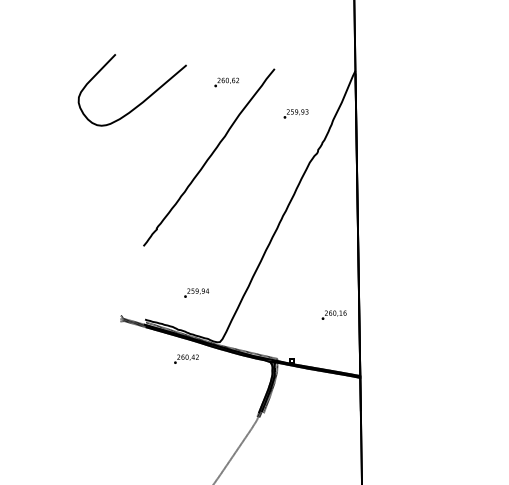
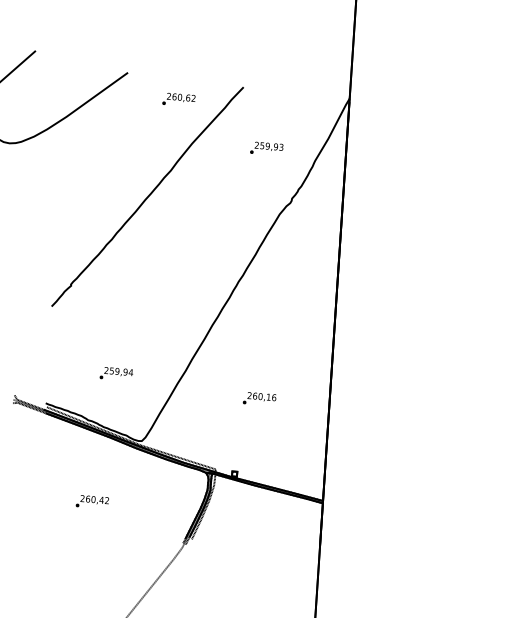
text: (333, 314) -> (258, 398), moved
text: (186, 358) -> (92, 501), moved

